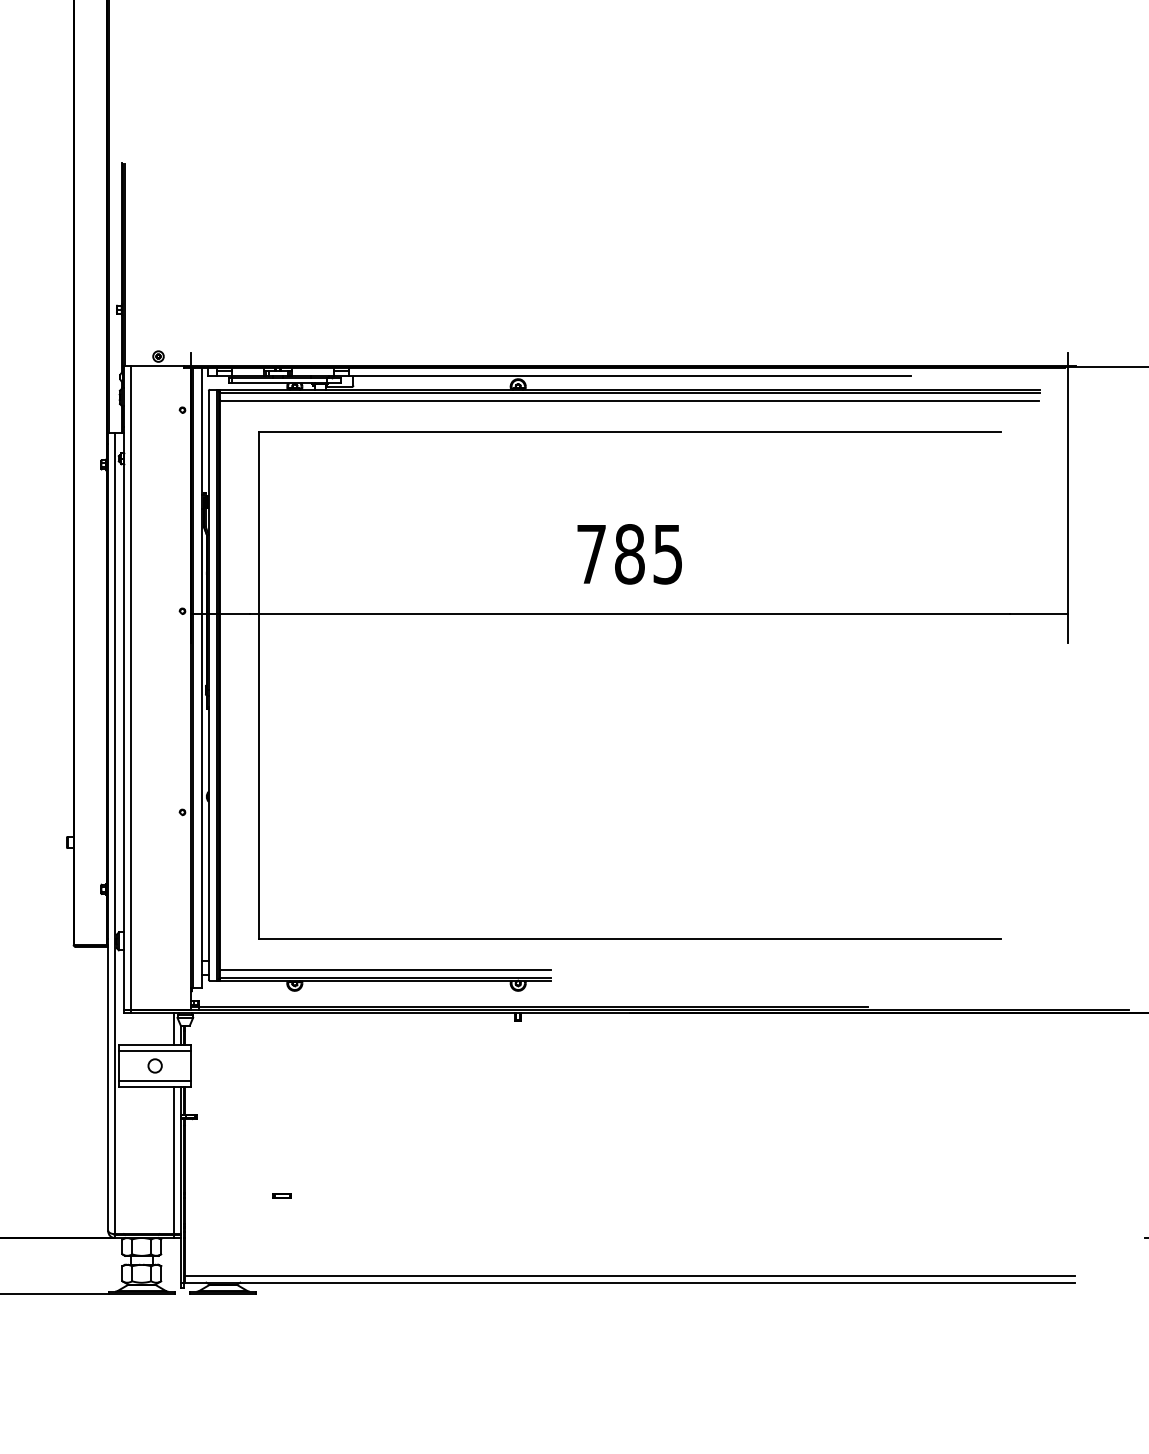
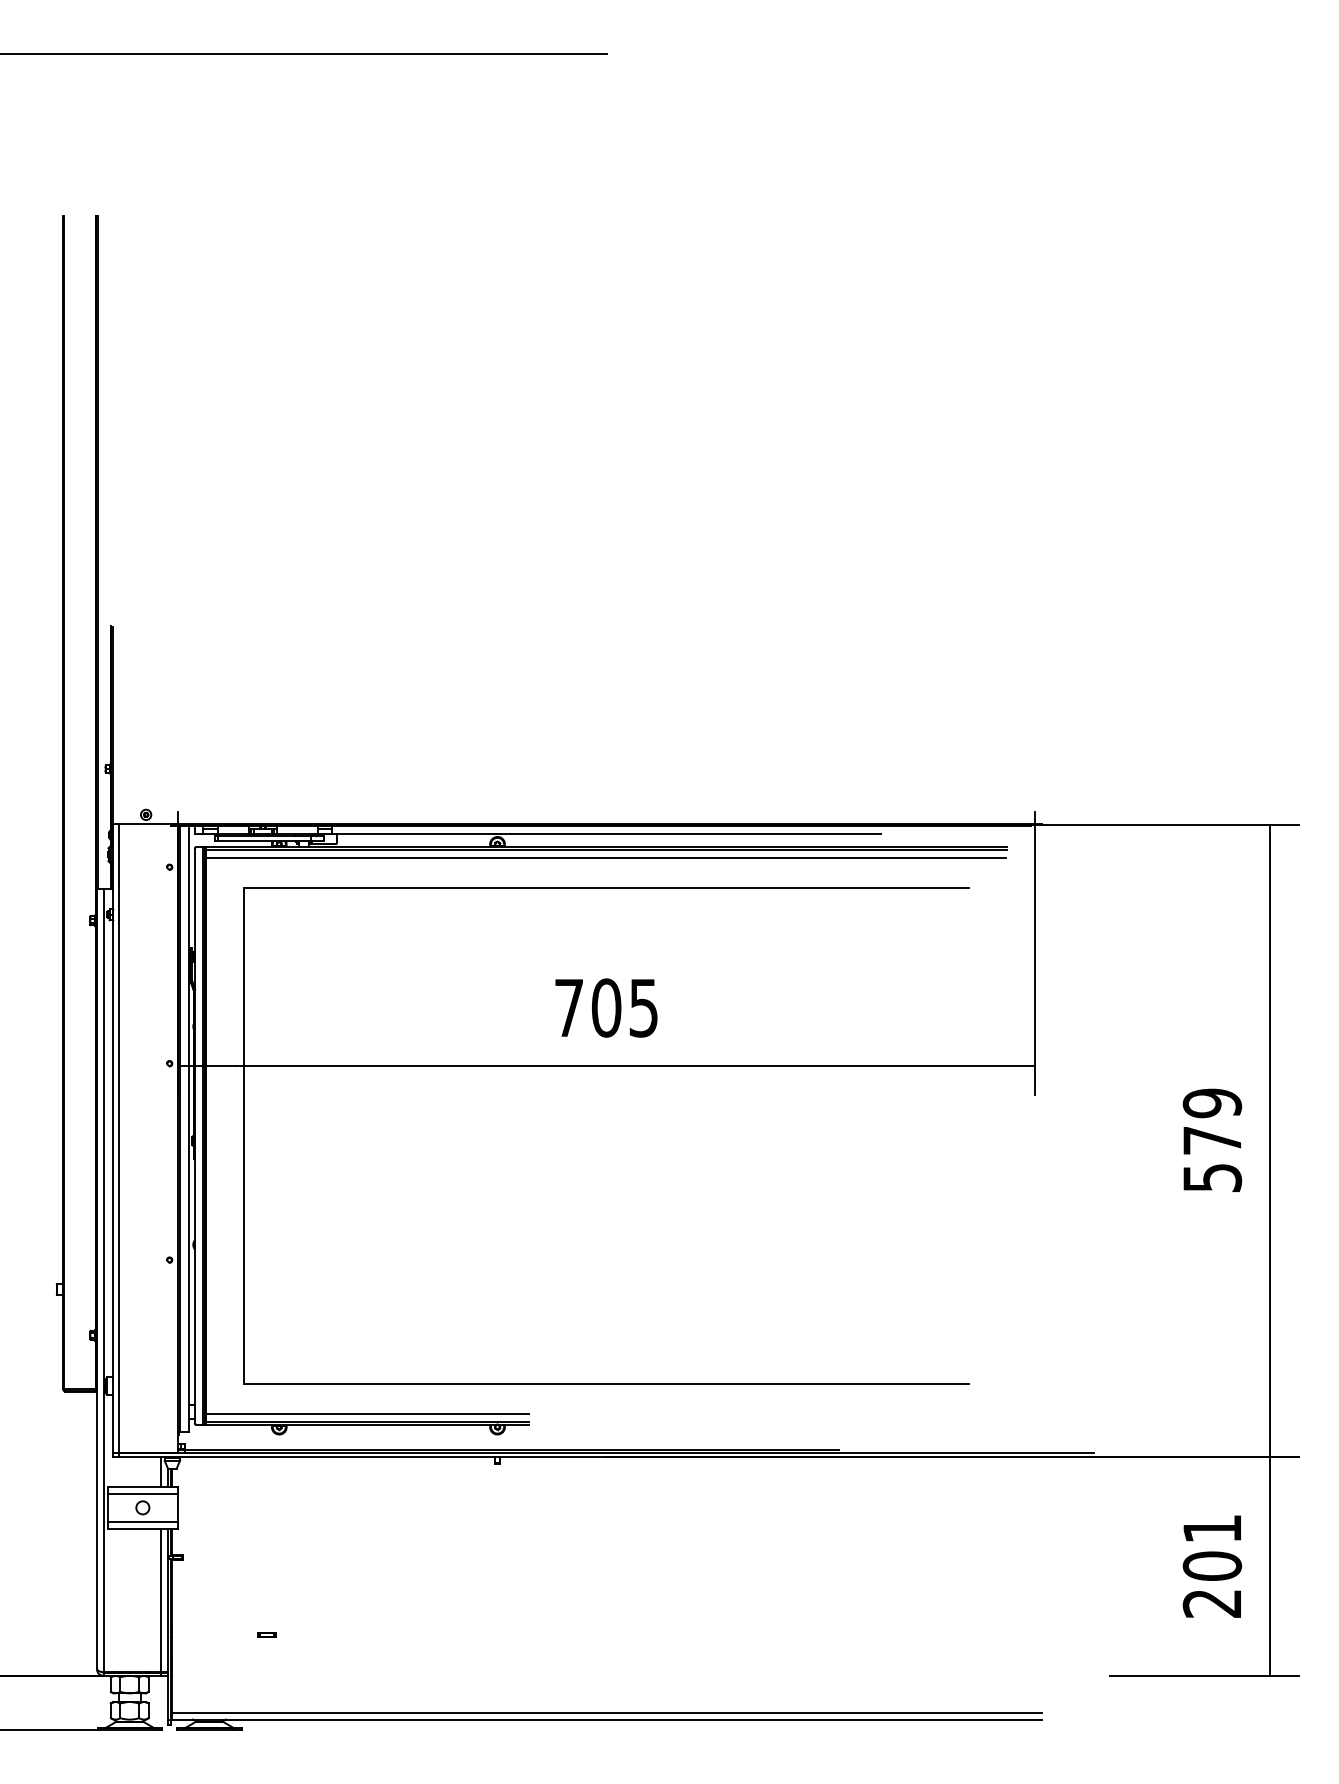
text: (629, 553) -> (606, 1007), 785 -> 705

